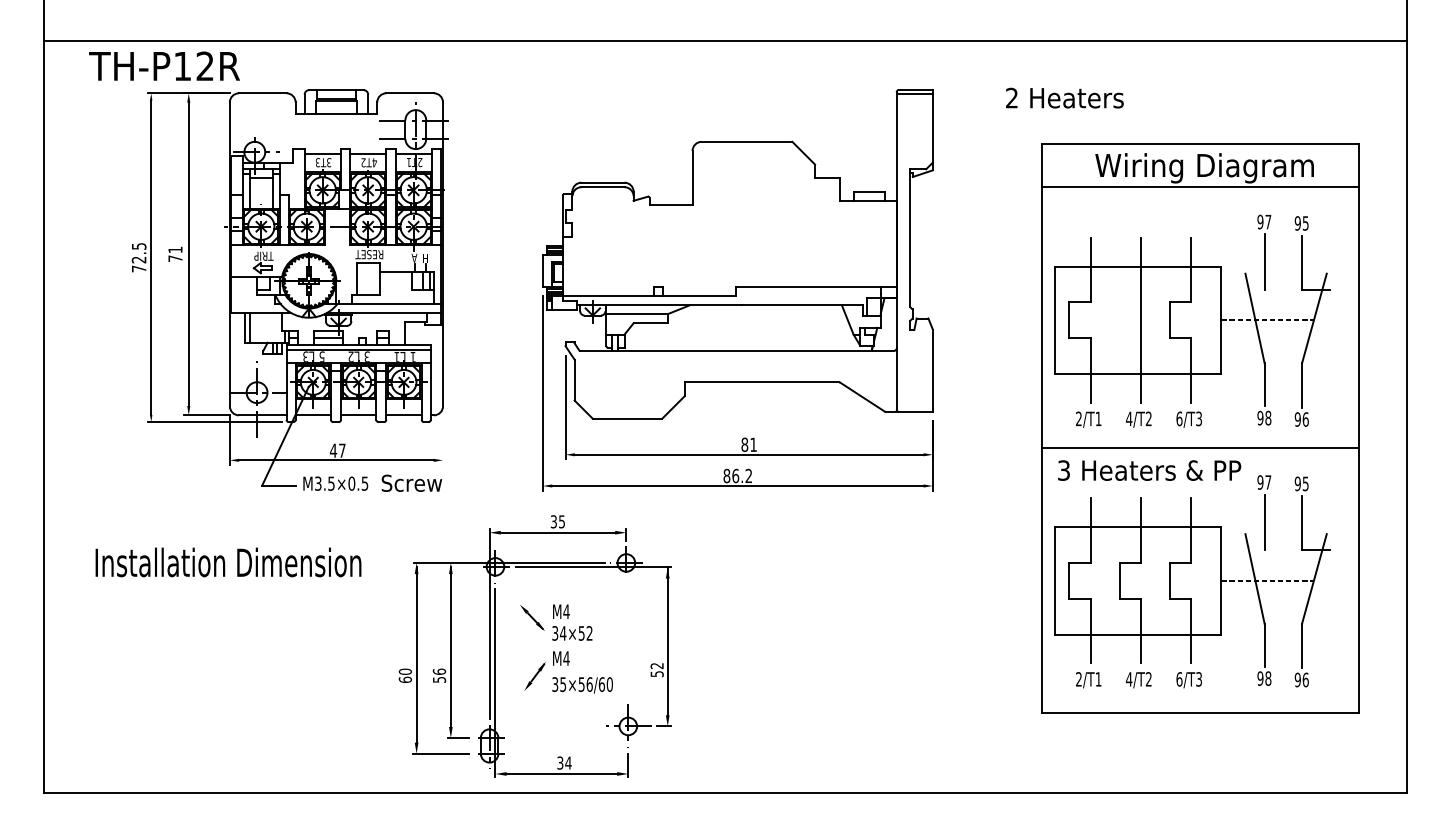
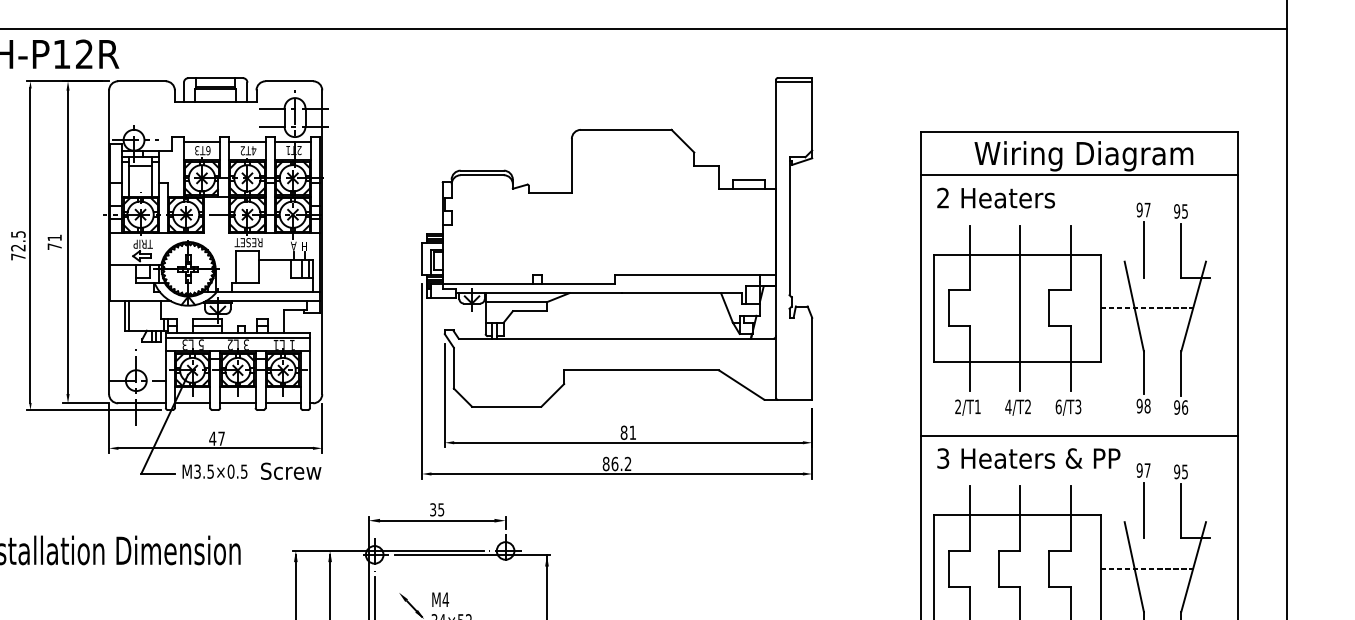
text: (1064, 97) -> (995, 197), moved
text: (329, 162) -> (208, 150), 3T3 -> 6T3
line: (443, 440) -> (322, 428), added

